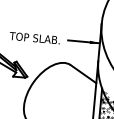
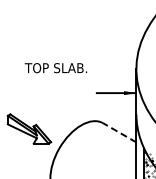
text: (34, 38) -> (55, 68), moved
line: (83, 73) -> (119, 132), solid -> dashed

